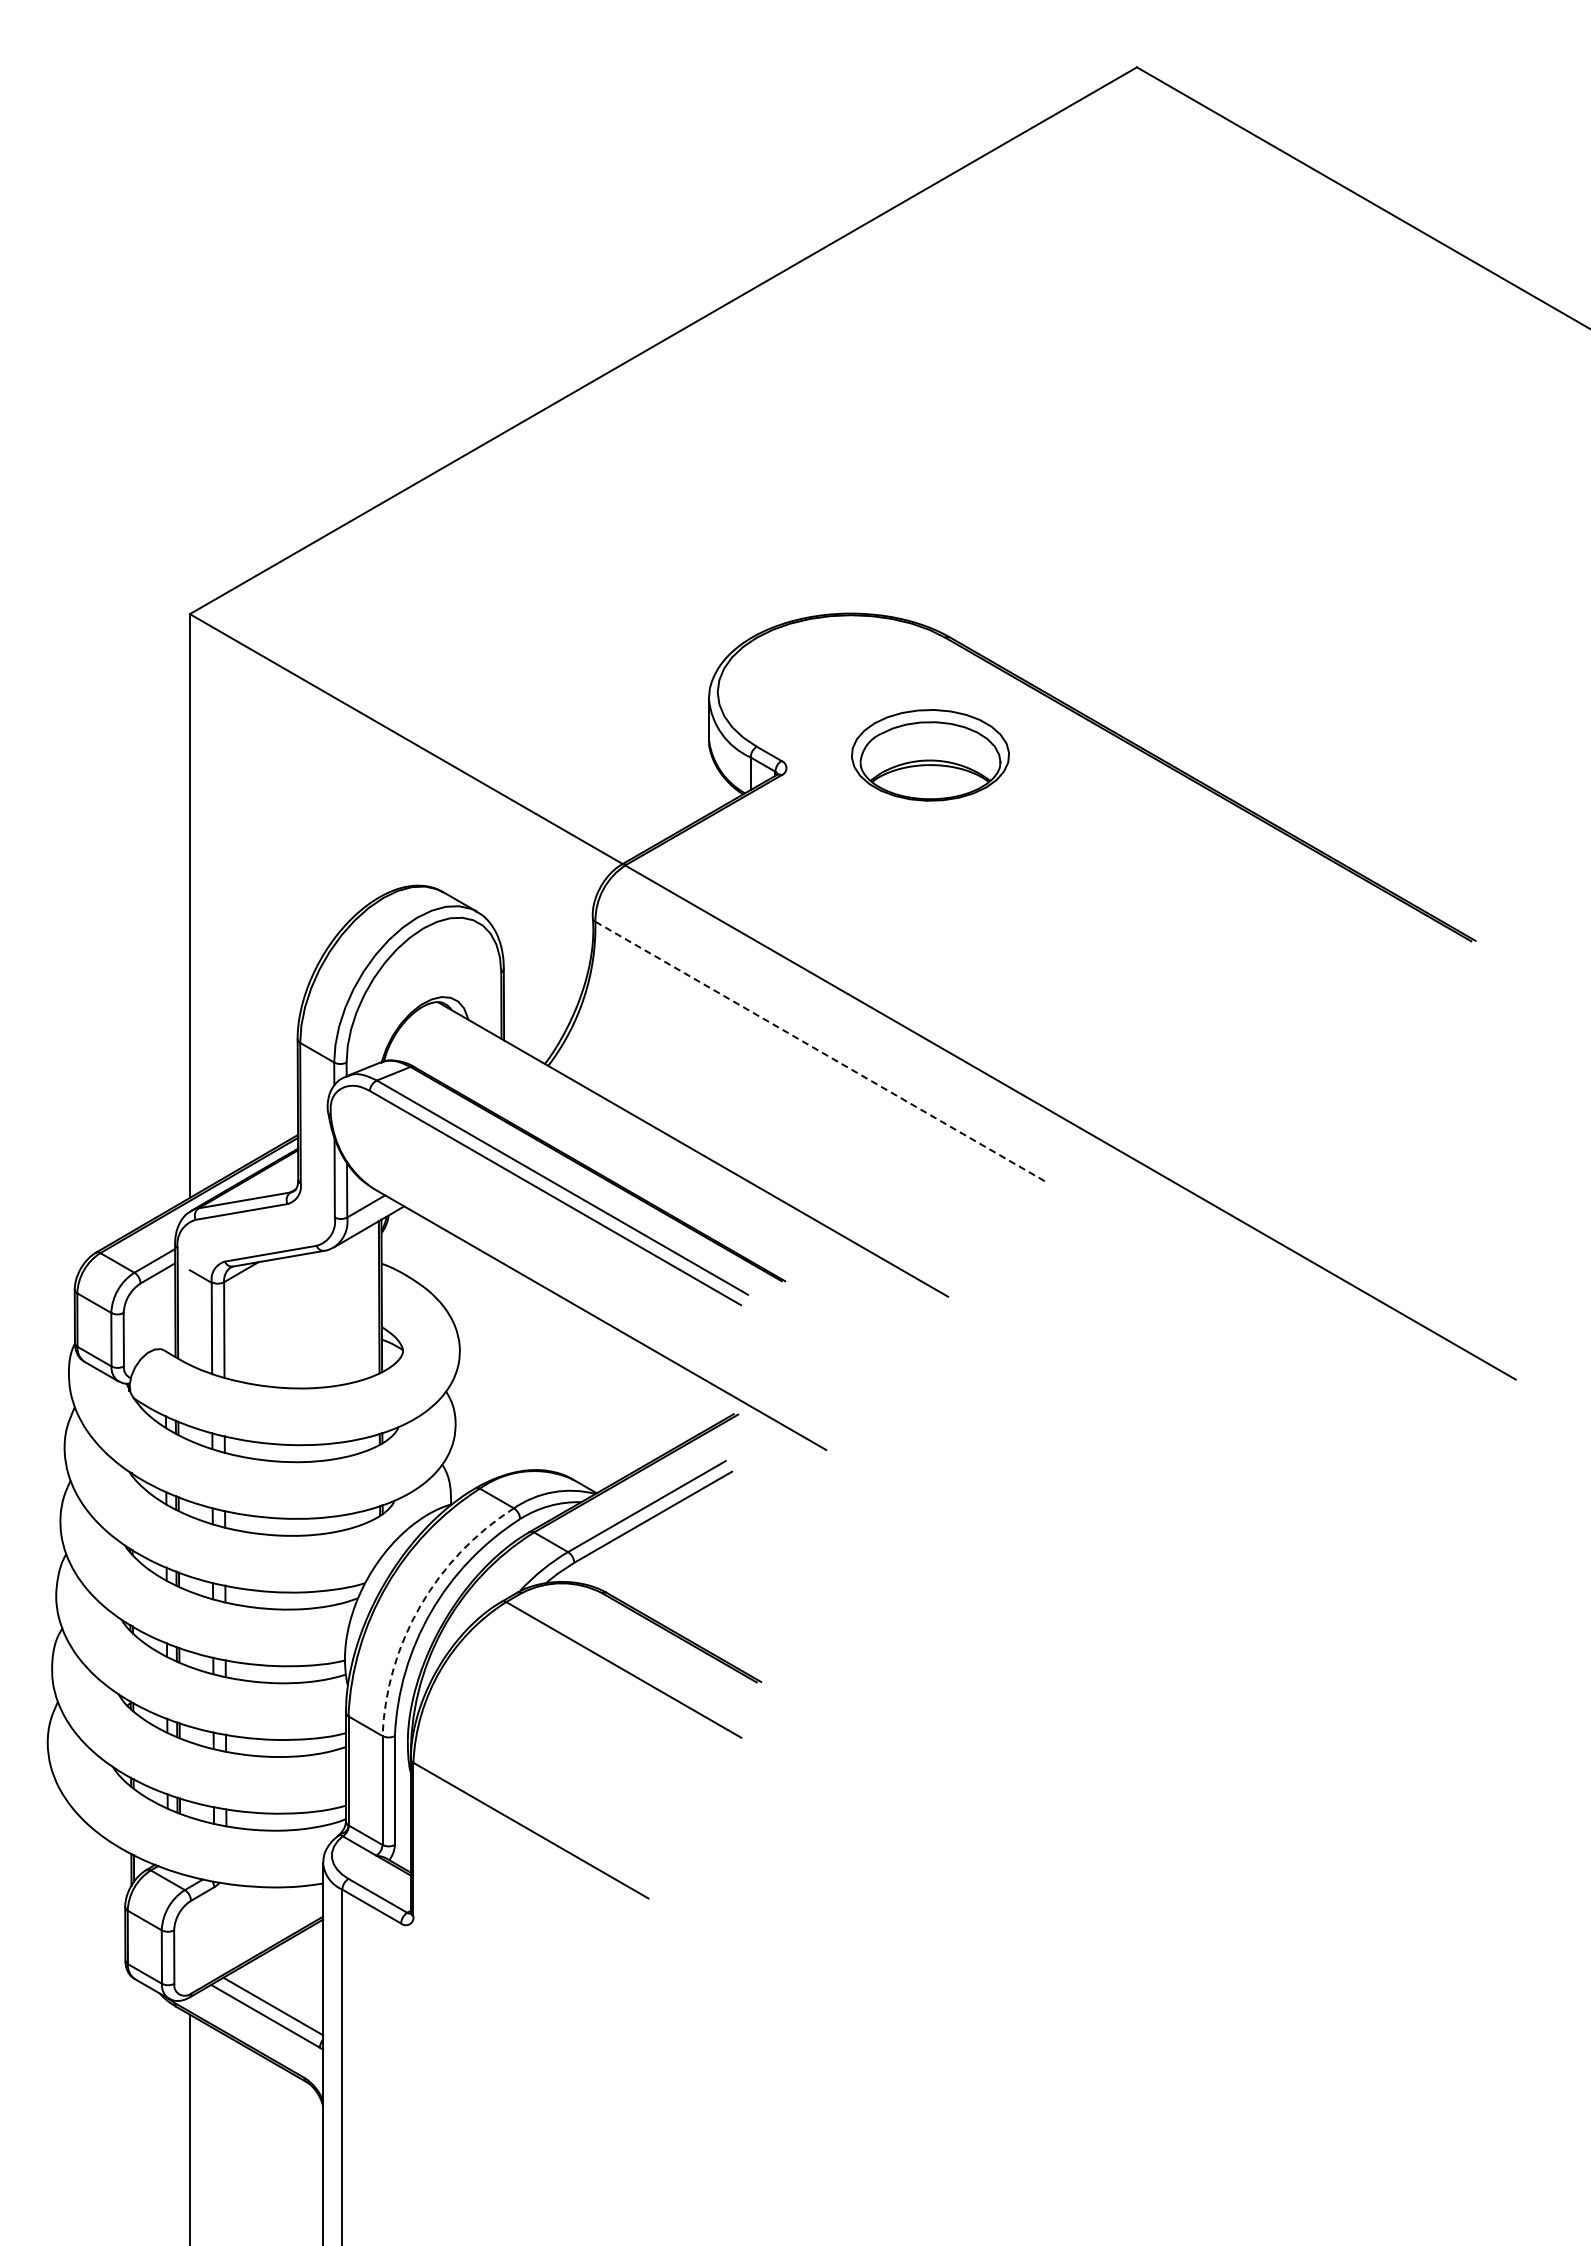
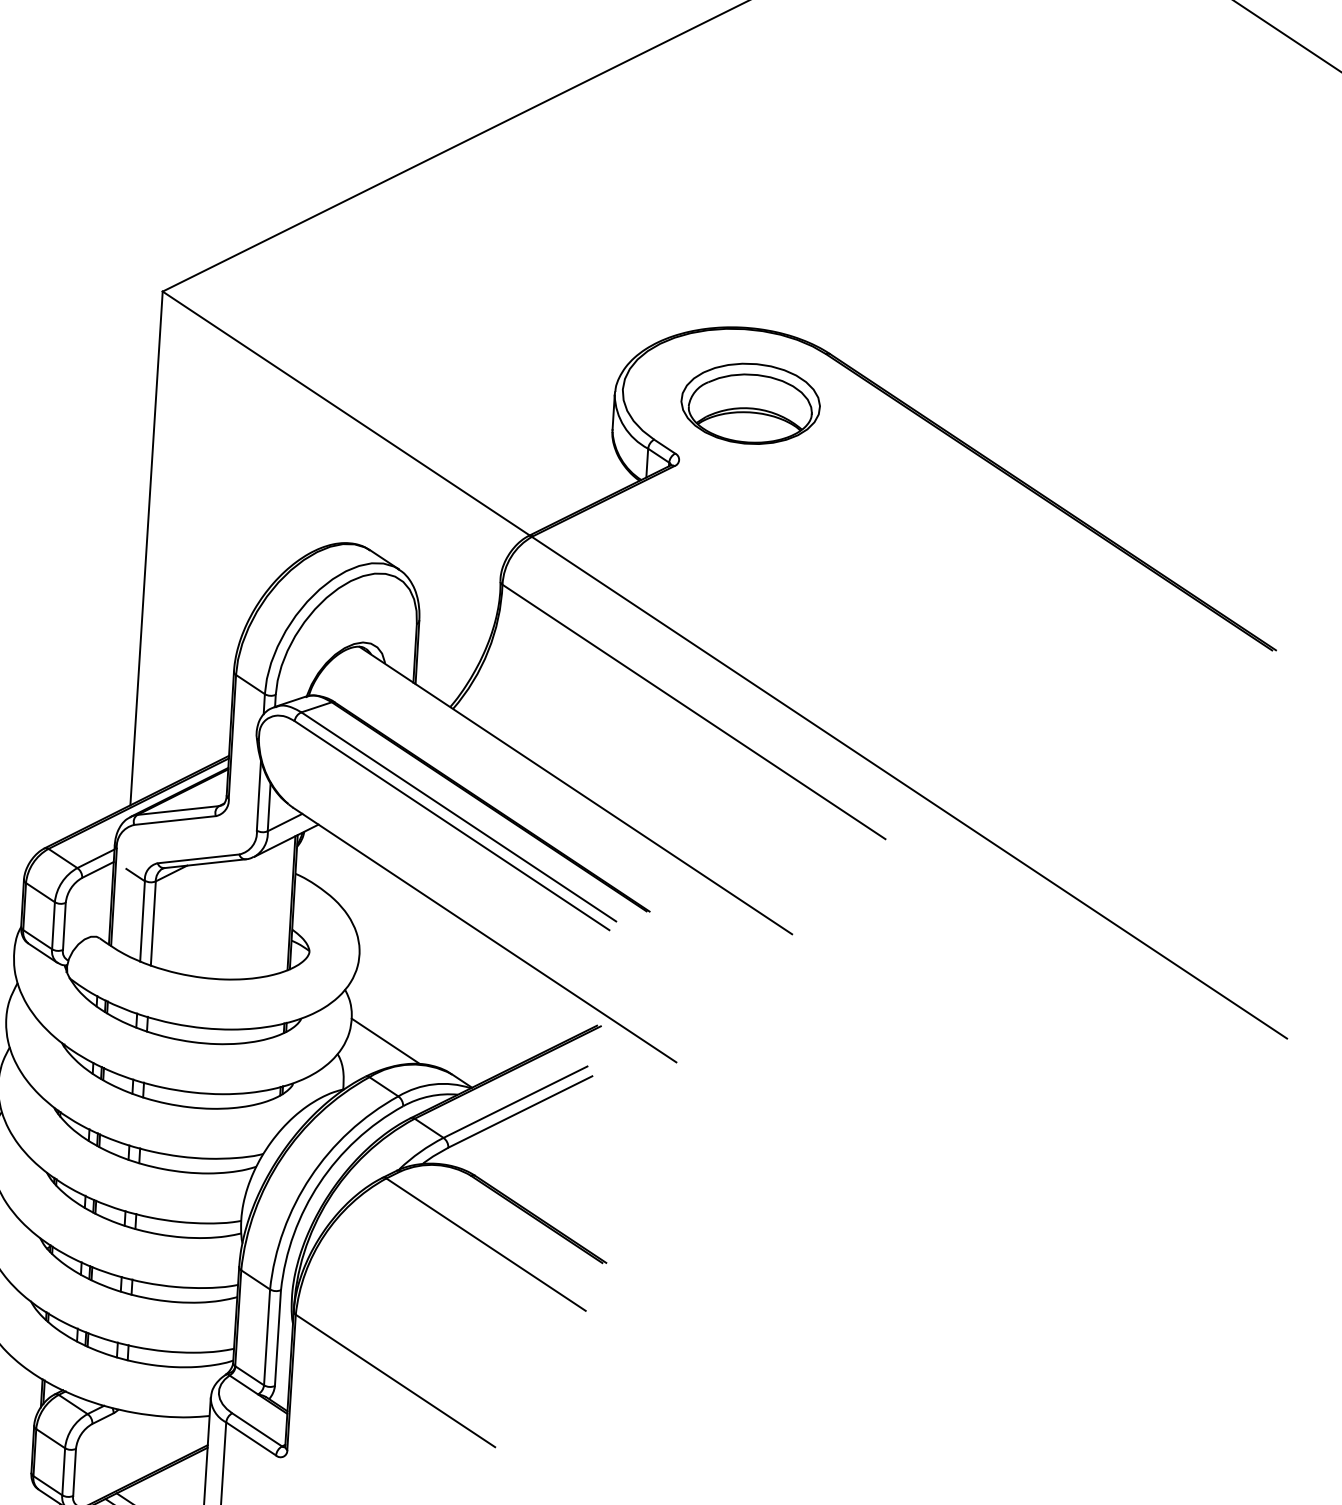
part: (930, 755) -> (750, 404), moved
line: (821, 1052) -> (694, 712), dashed -> solid
line: (495, 1446) -> (385, 1040), added
arc: (420, 1606) -> (310, 1177), dashed -> solid

